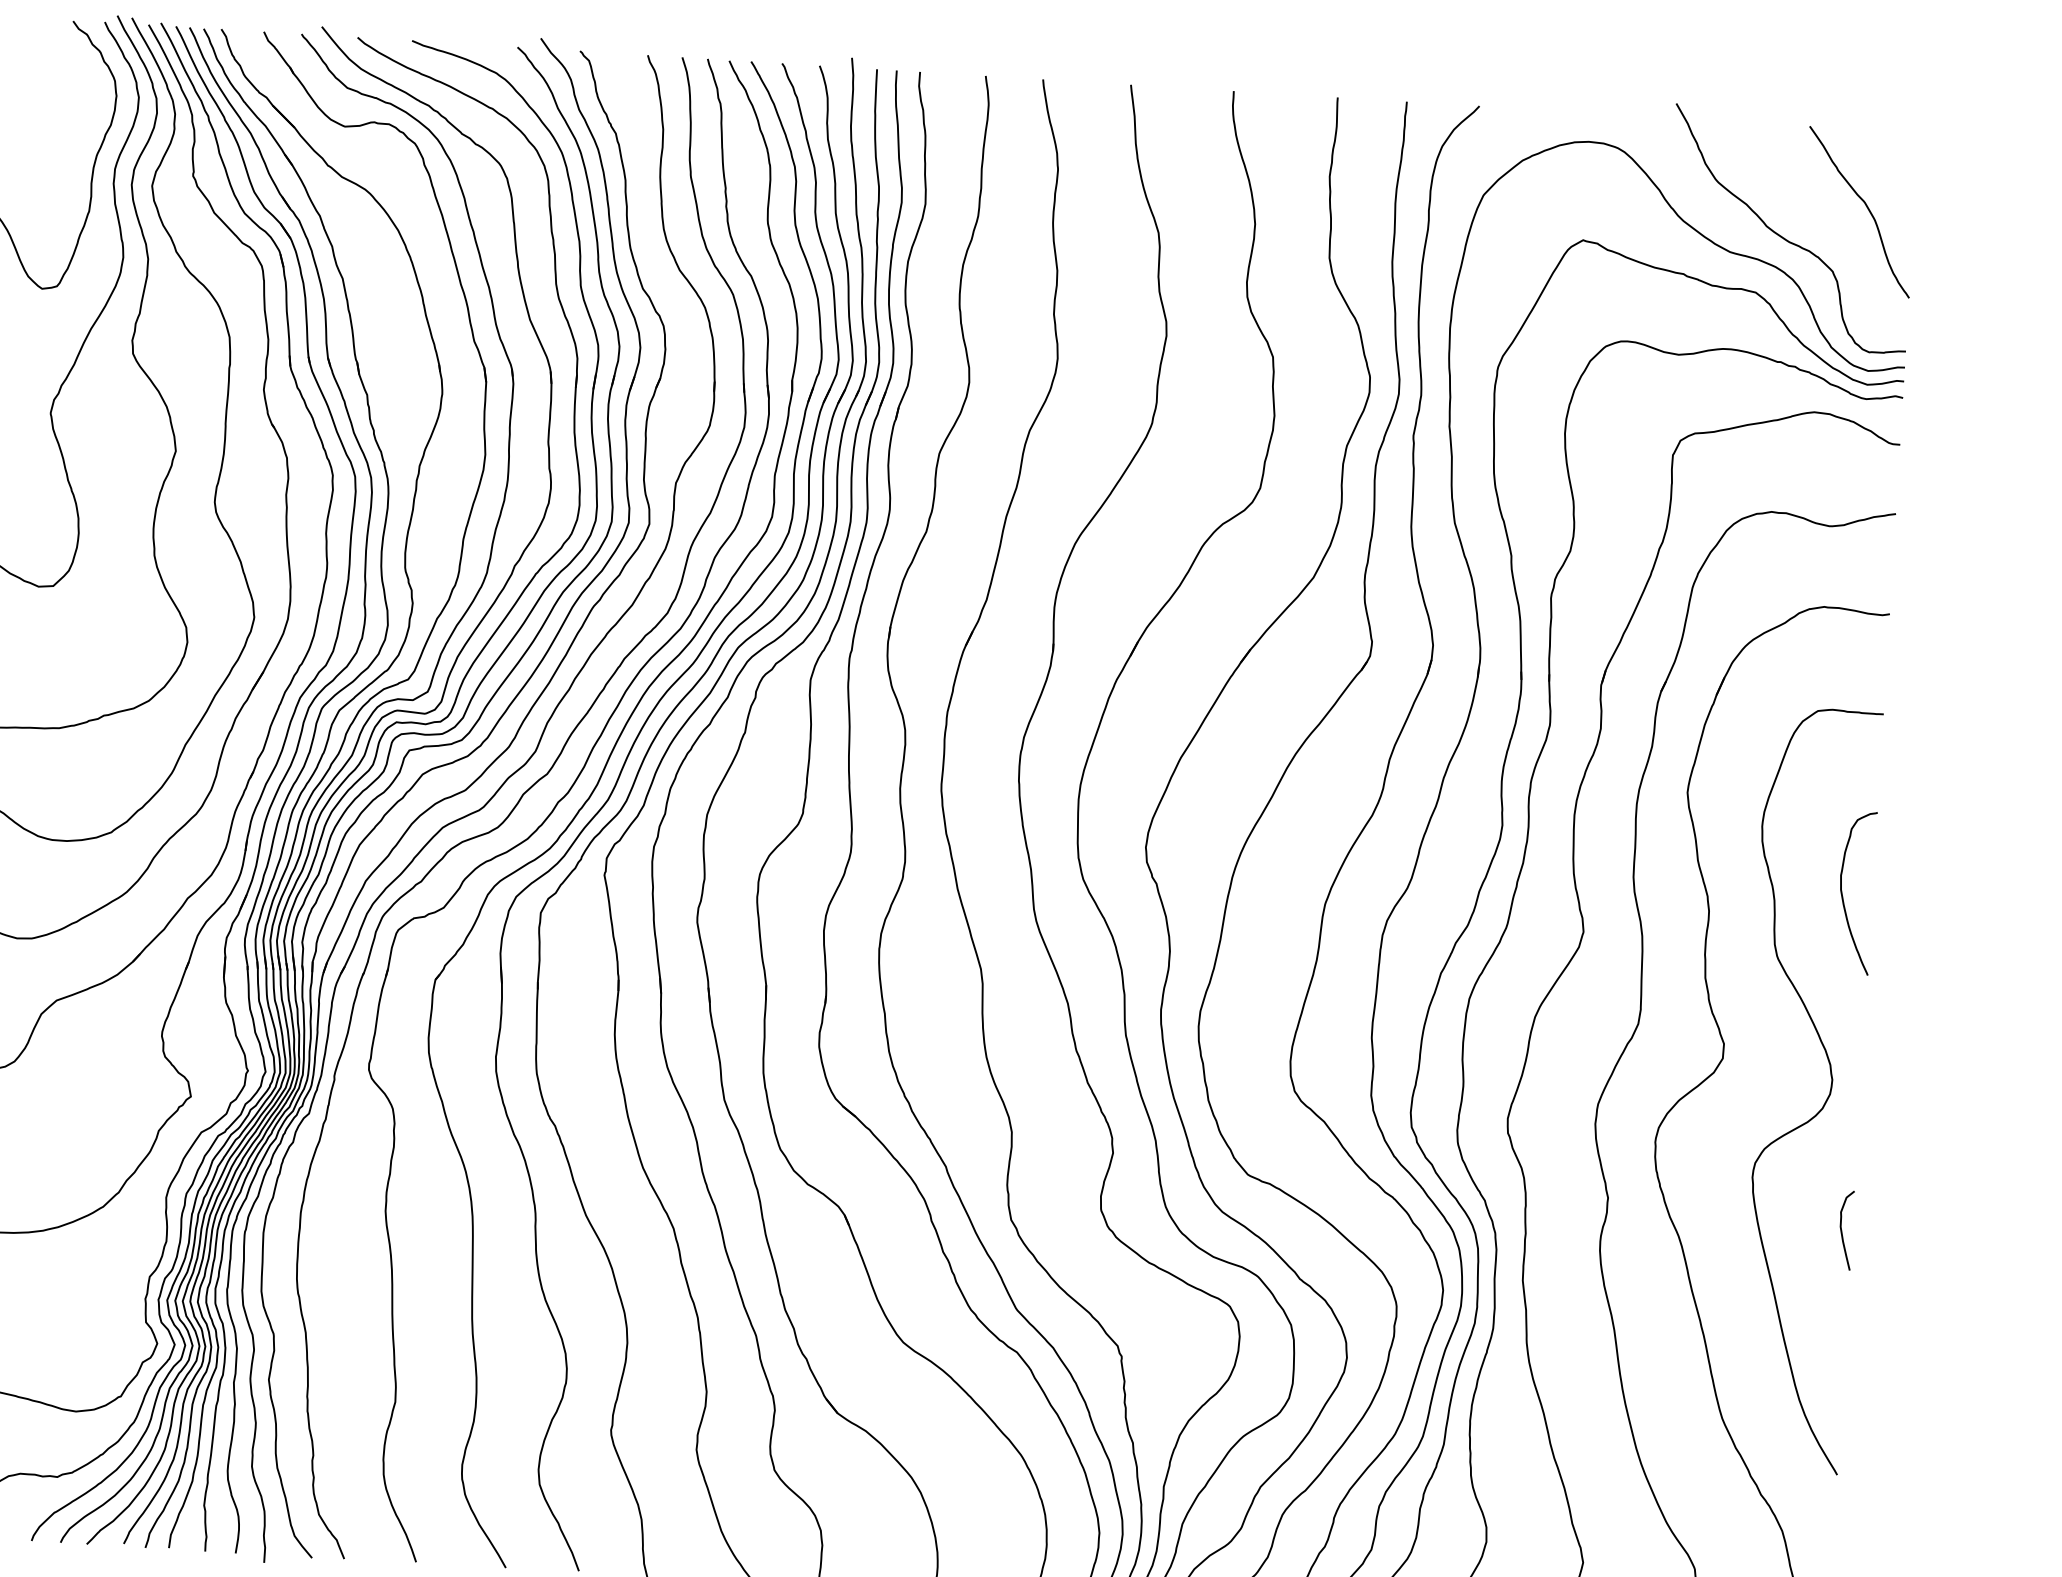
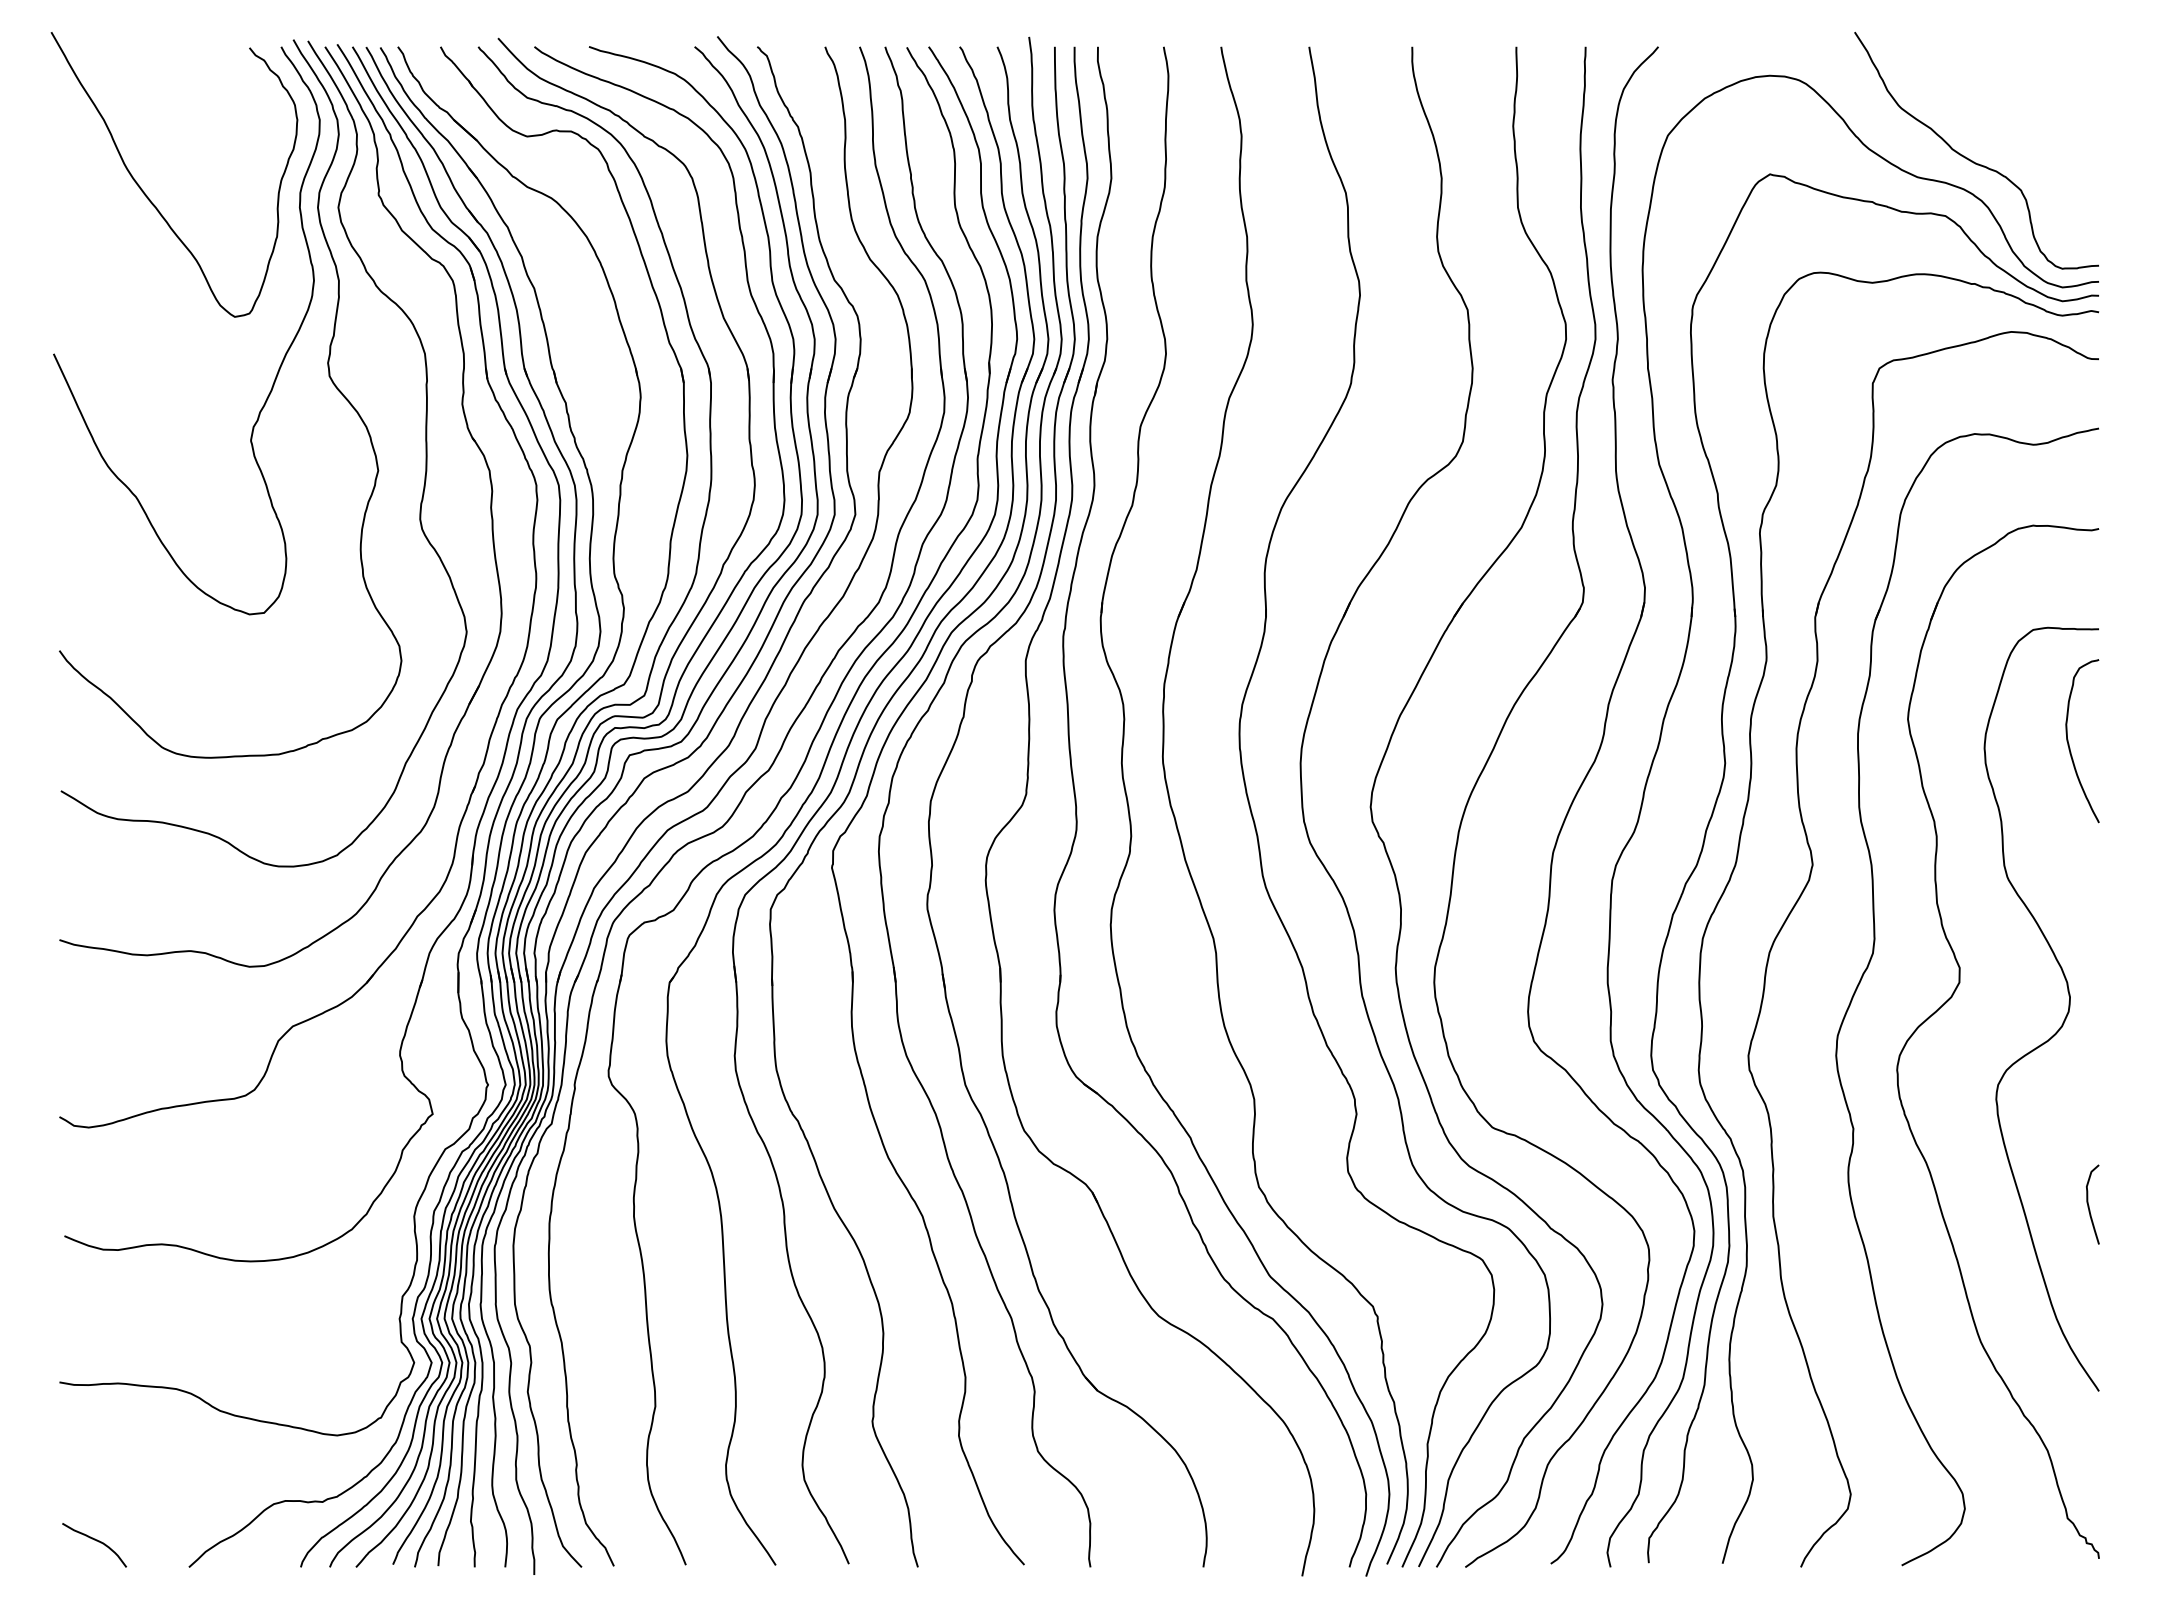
curve: (1867, 208) -> (2051, 125), removed
curve: (1843, 894) -> (2069, 743), moved
curve: (1842, 1231) -> (2089, 1205), moved

